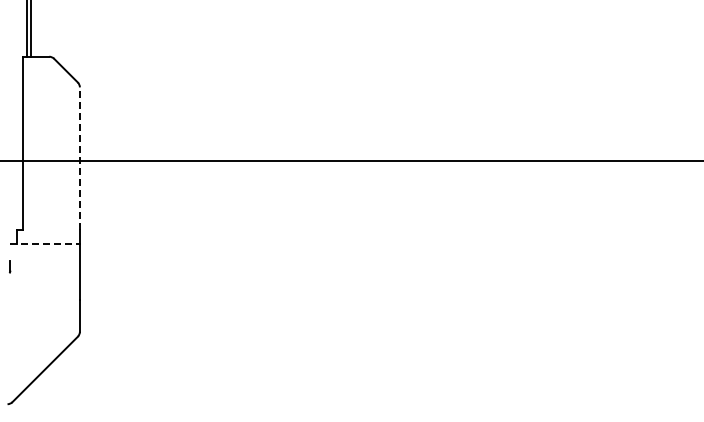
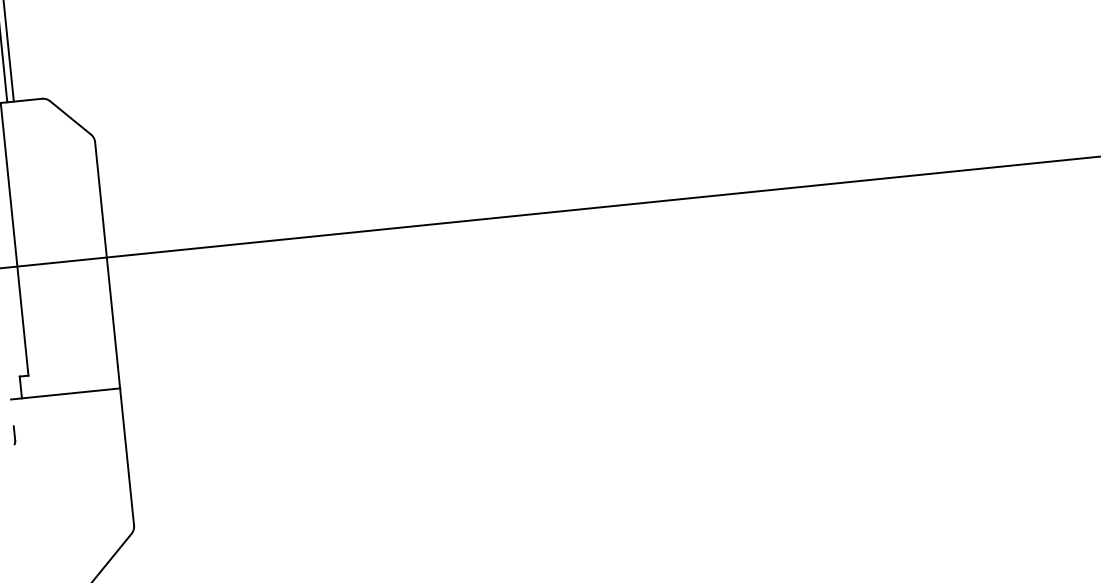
line: (79, 158) -> (105, 253), dashed -> solid
line: (45, 244) -> (66, 394), dashed -> solid

